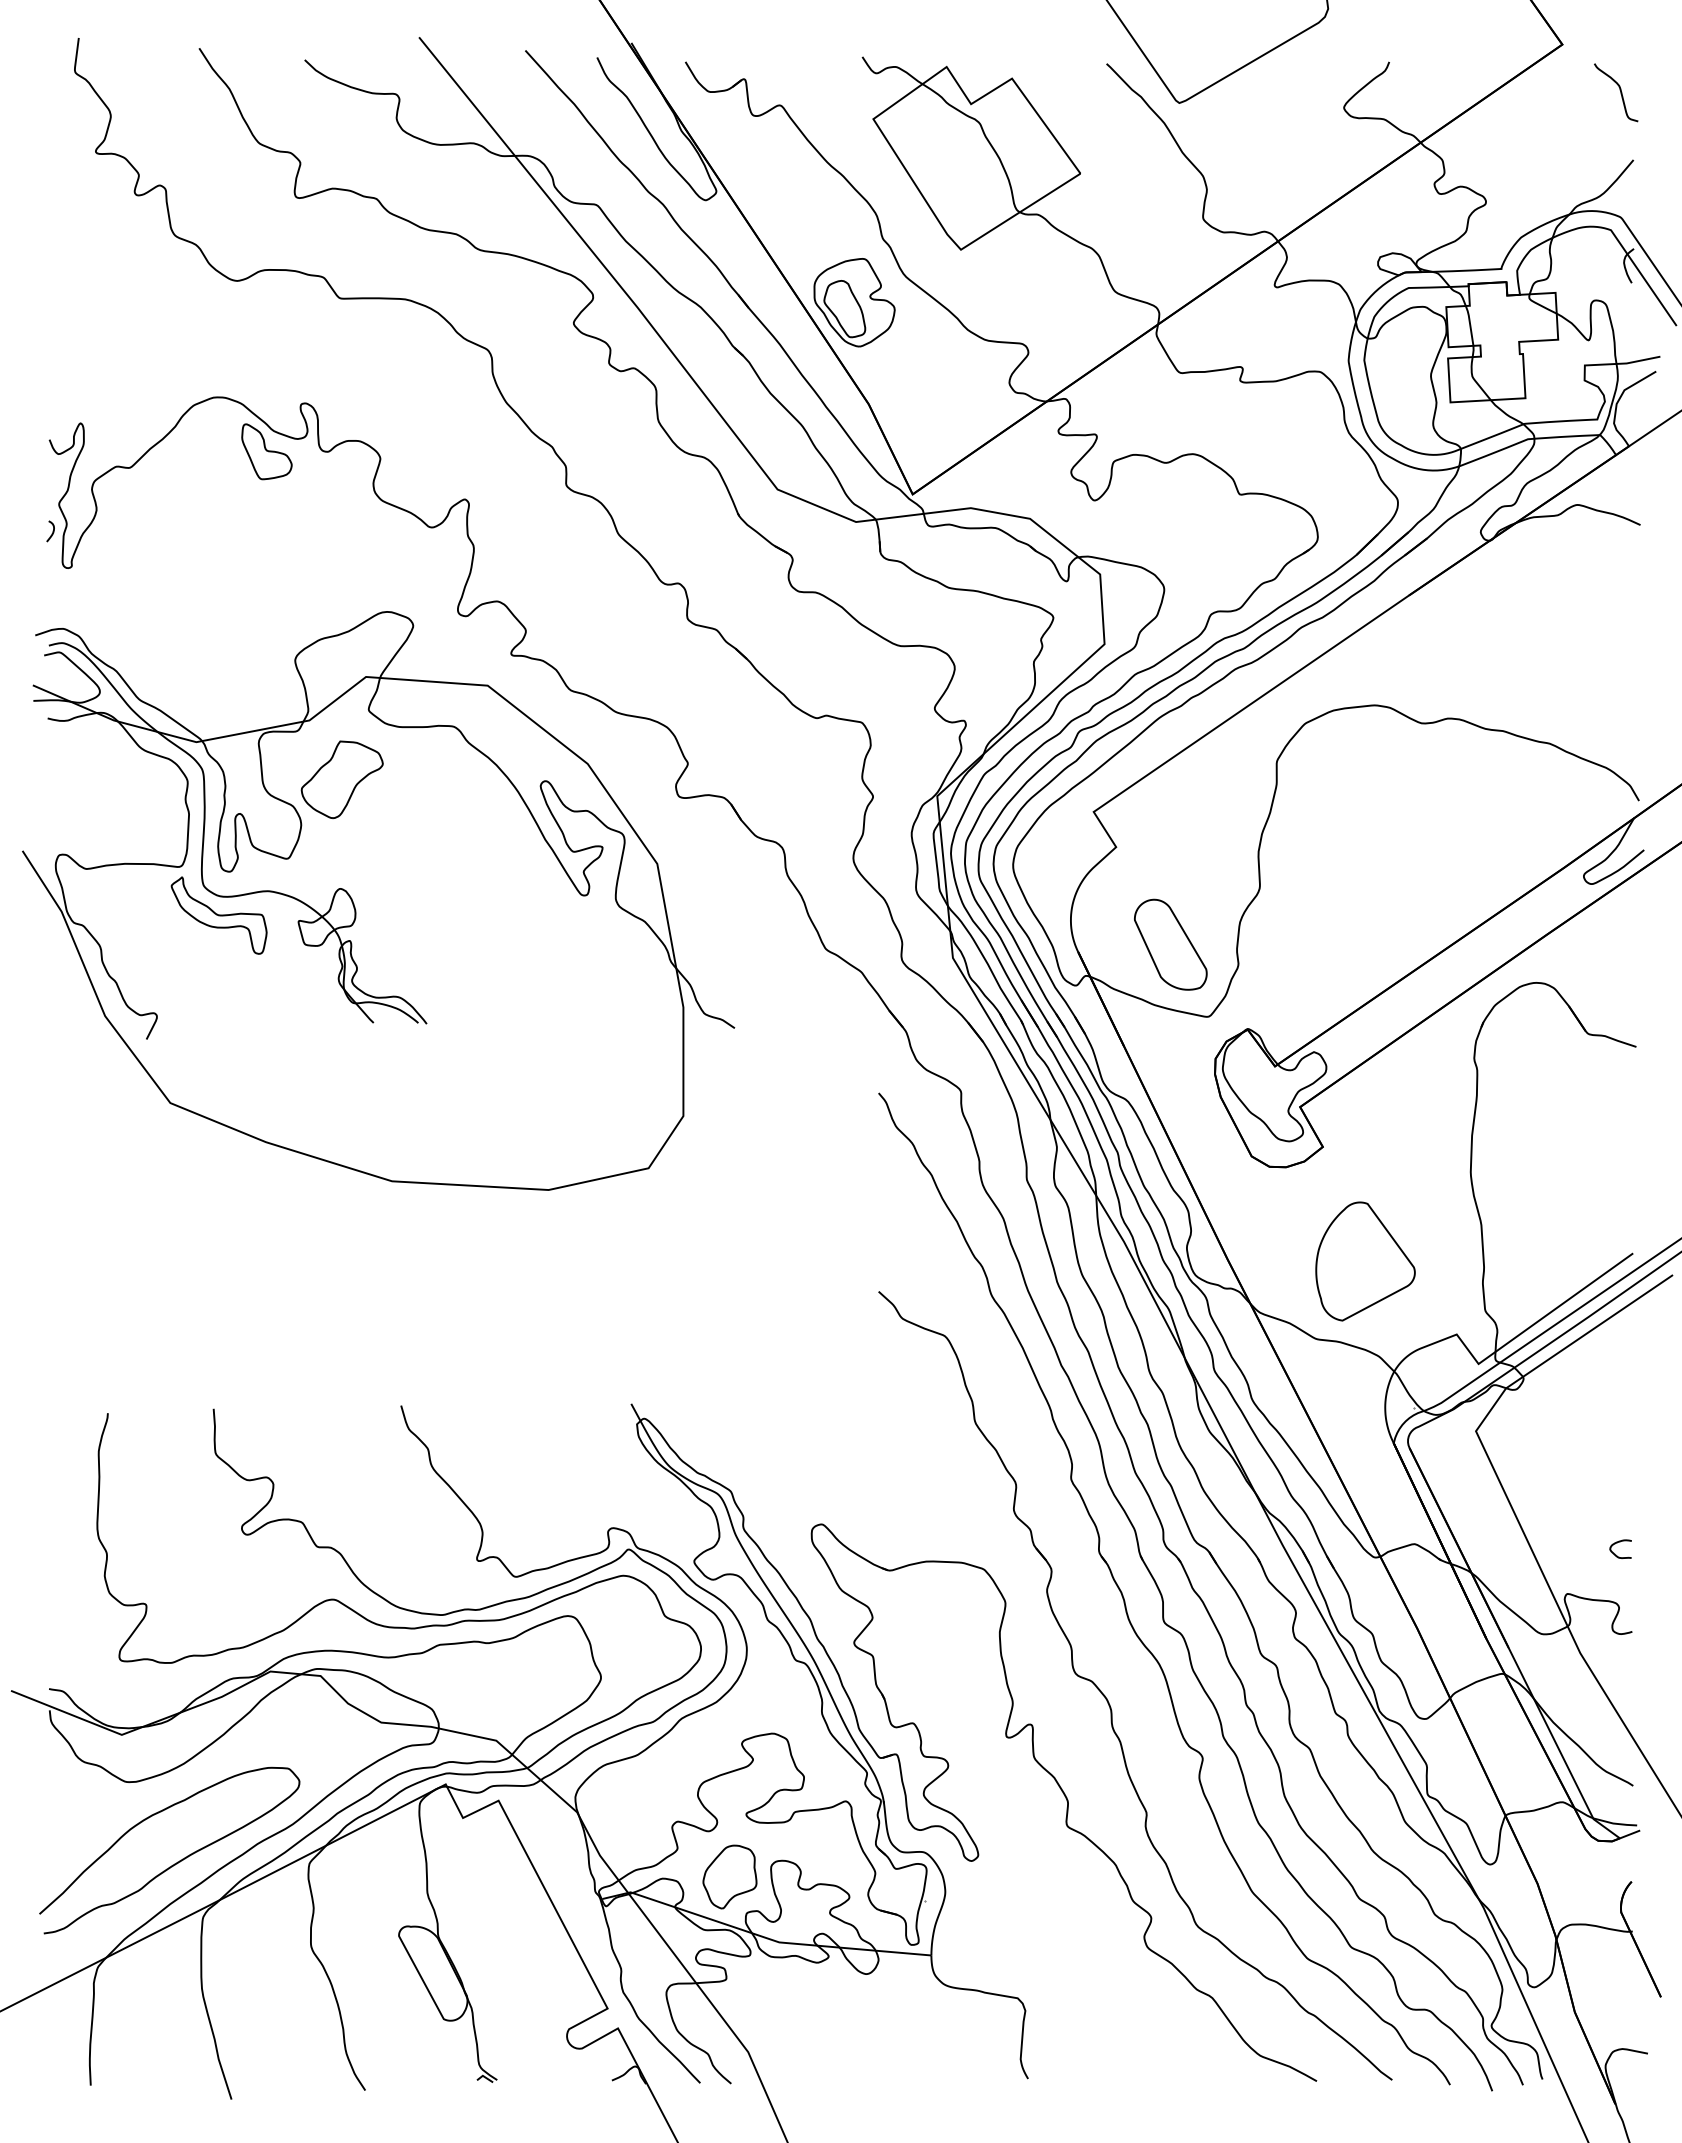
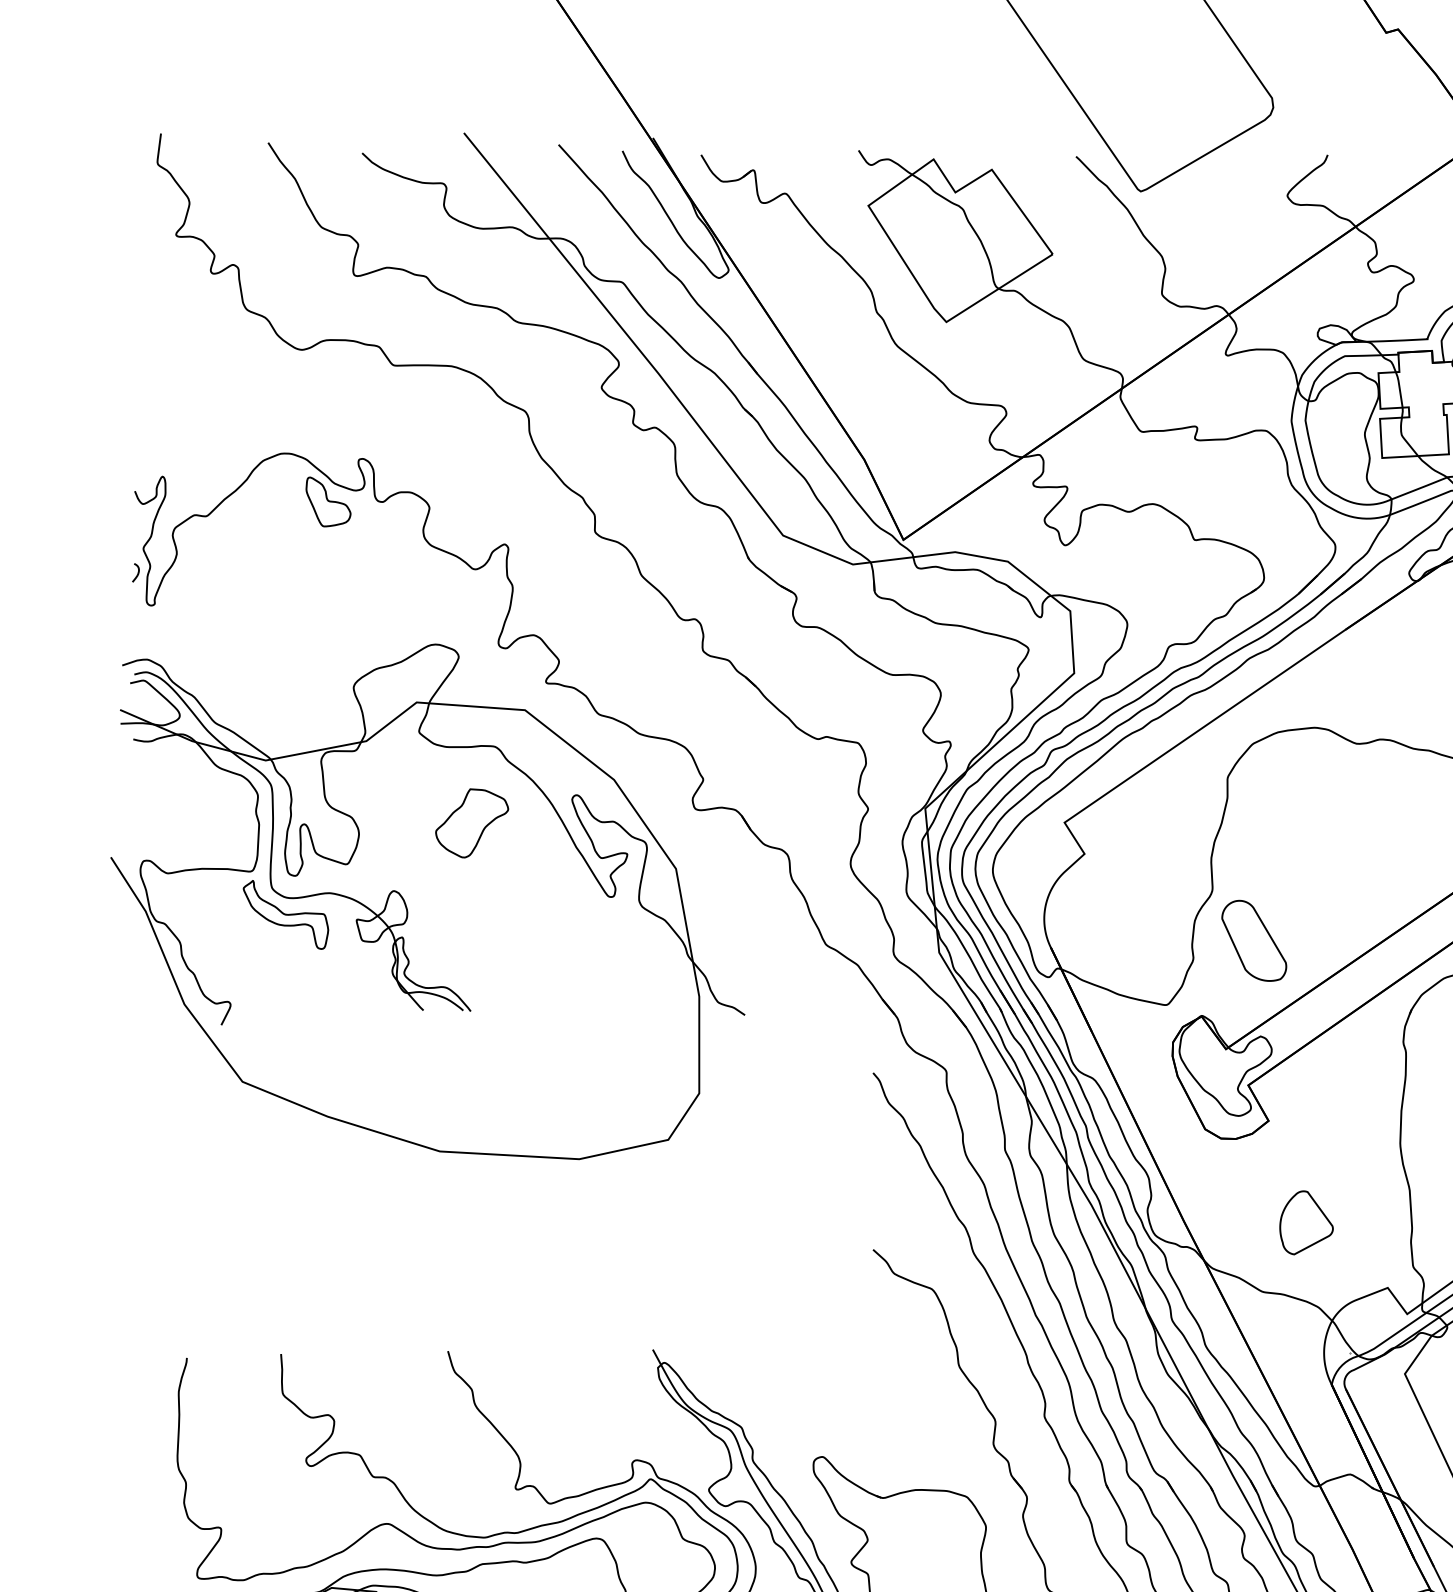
part: (854, 302) -> (851, 369), removed
part: (341, 779) -> (471, 823), moved
part: (1170, 944) -> (1254, 940), moved
part: (1365, 1261) -> (1306, 1222), size x0.6

